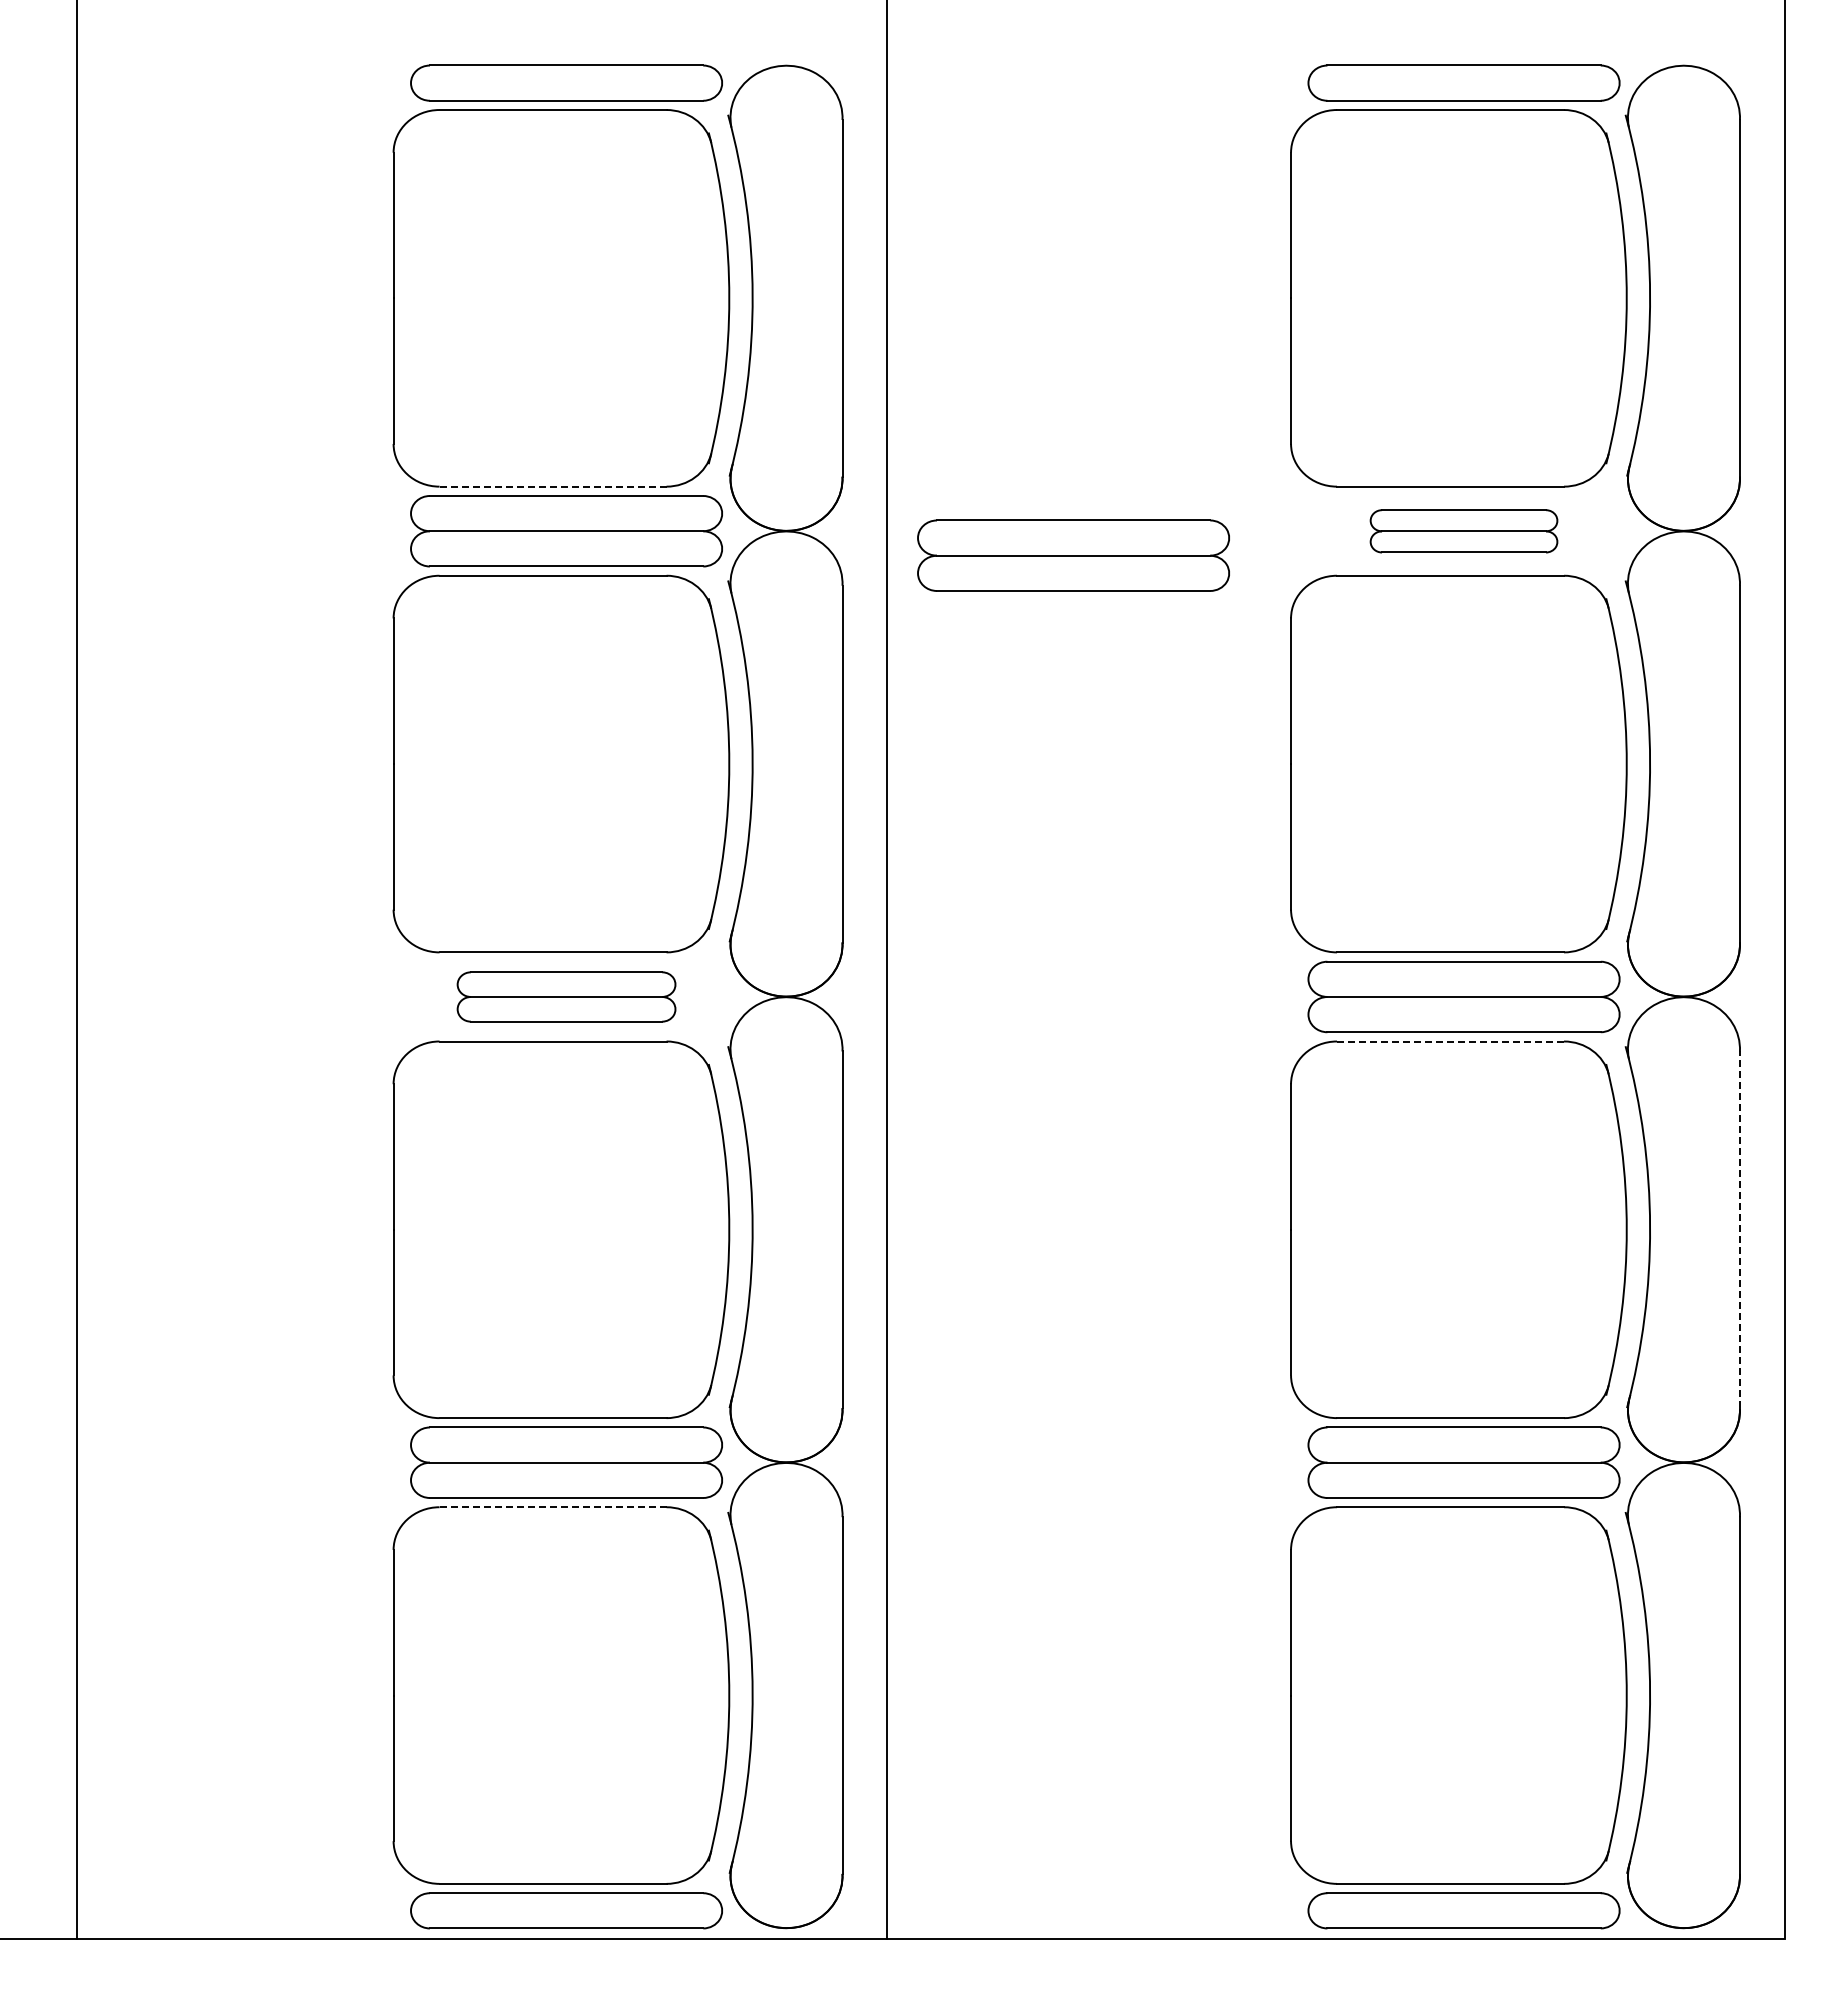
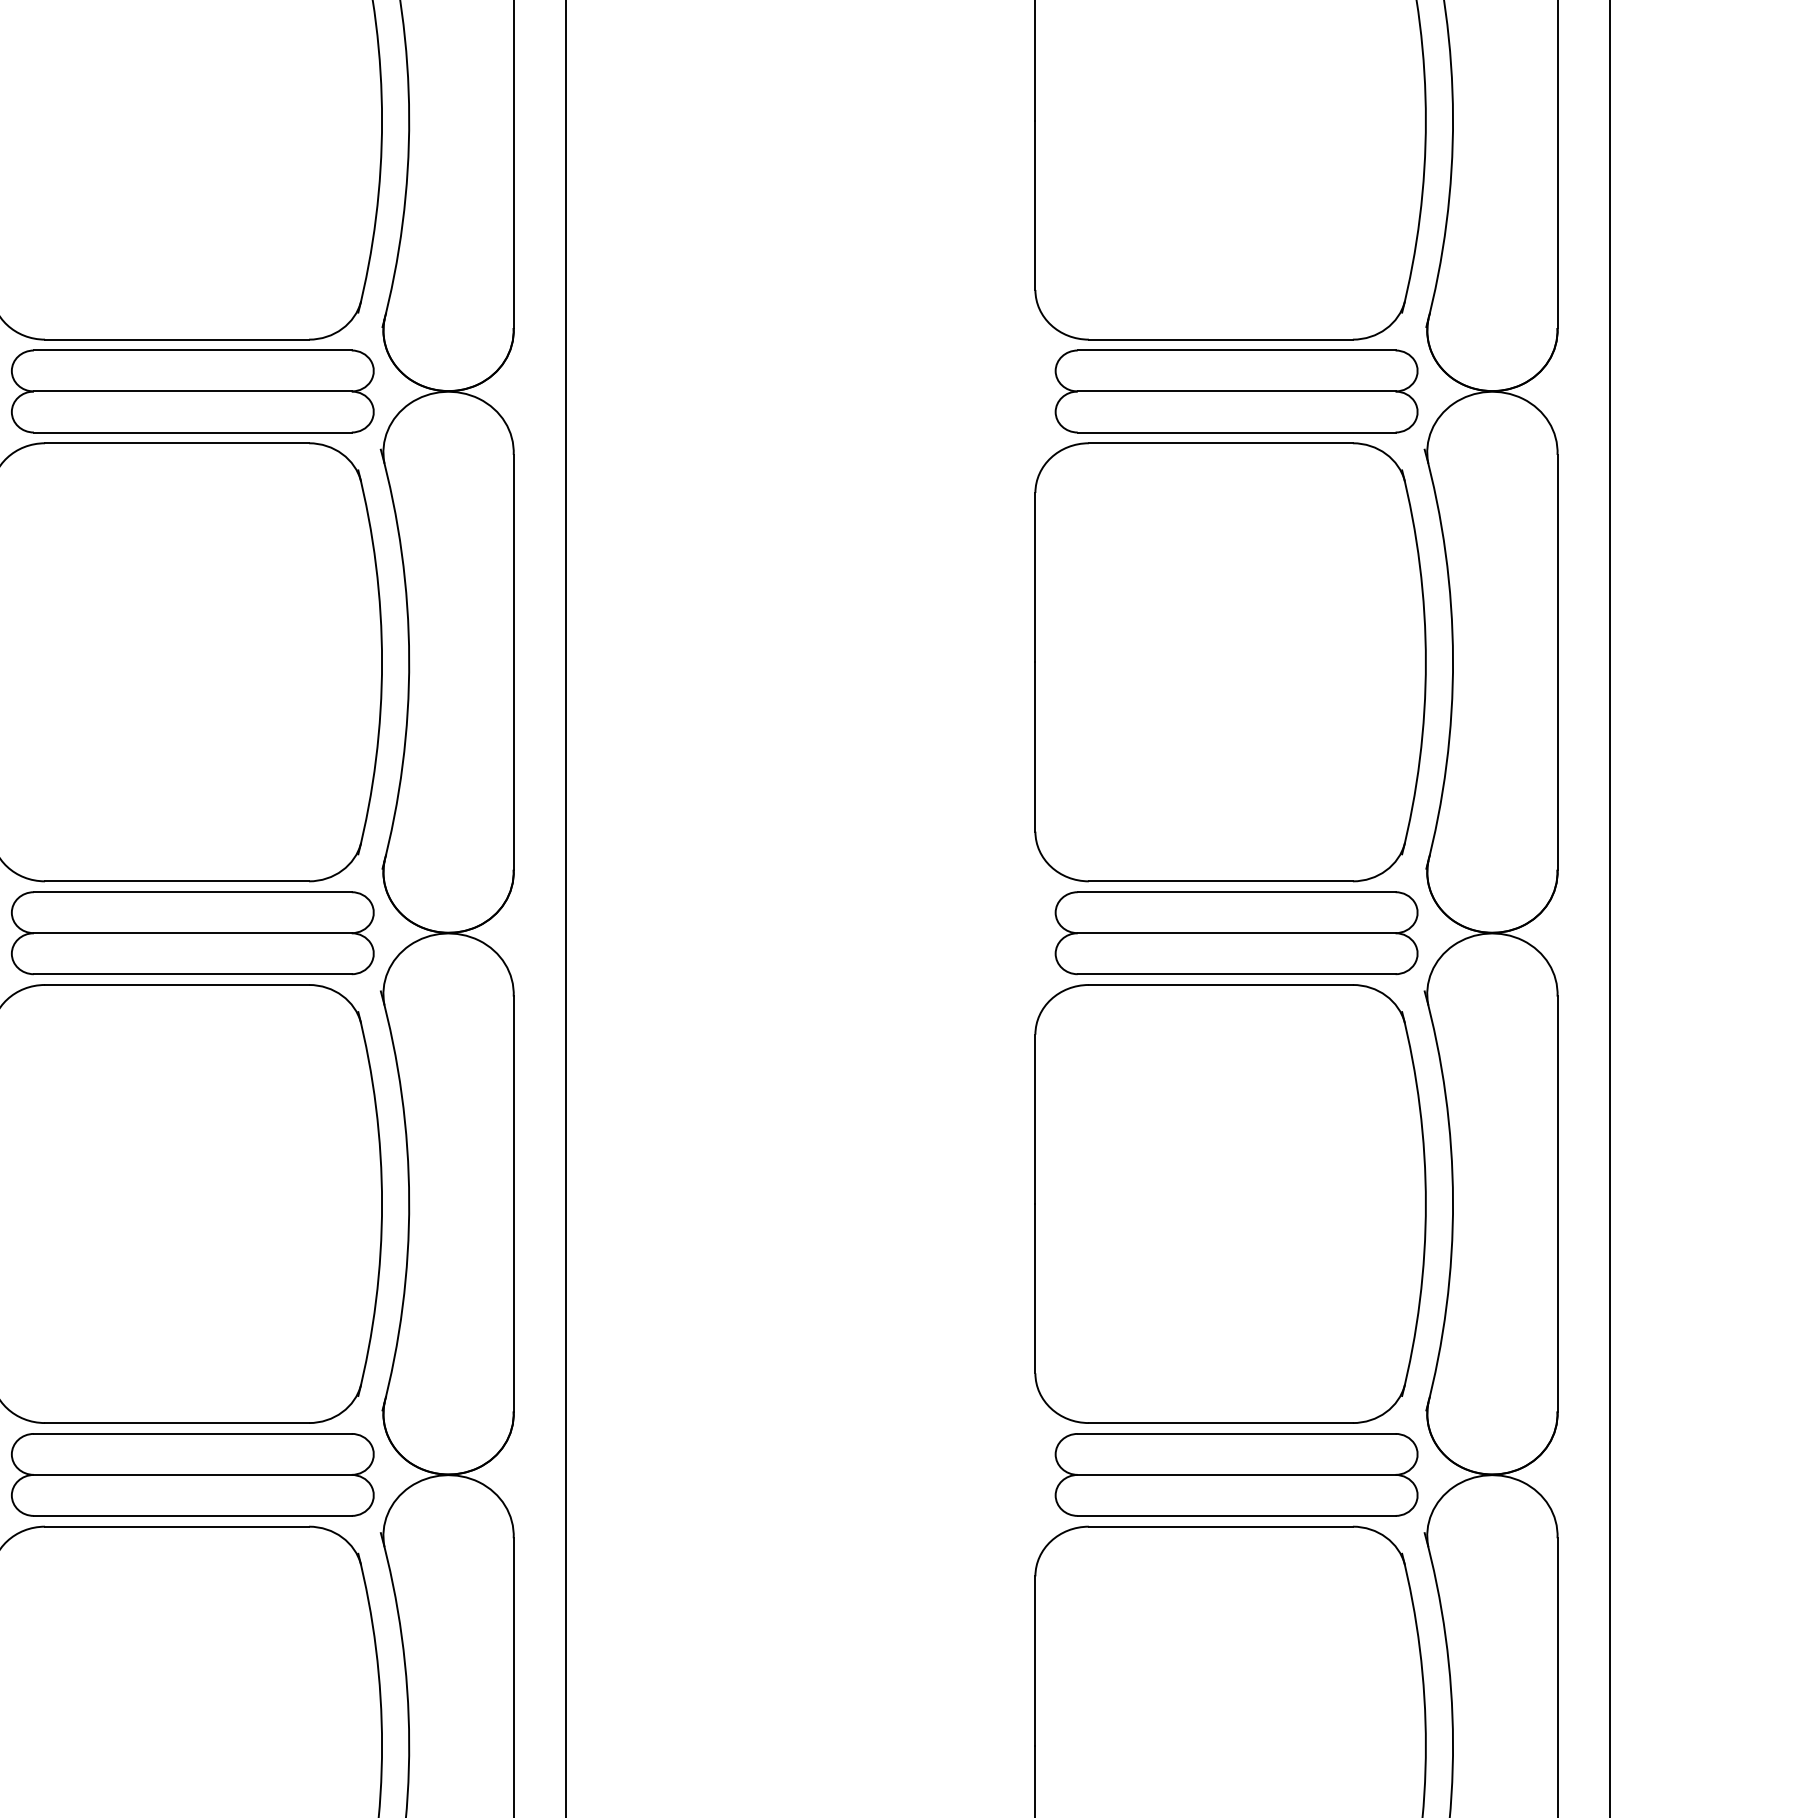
line: (553, 486) -> (177, 339), dashed -> solid
part: (1463, 531) -> (1235, 391), size x1.67
part: (1073, 555) -> (782, 419), removed
part: (566, 996) -> (192, 932), size x1.43
line: (1451, 1041) -> (1222, 984), dashed -> solid
line: (1740, 1229) -> (1558, 1203), dashed -> solid
line: (553, 1507) -> (177, 1526), dashed -> solid

